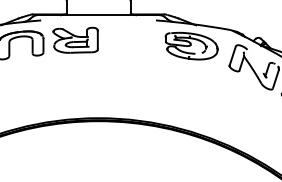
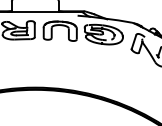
part: (132, 34) -> (60, 26), added

